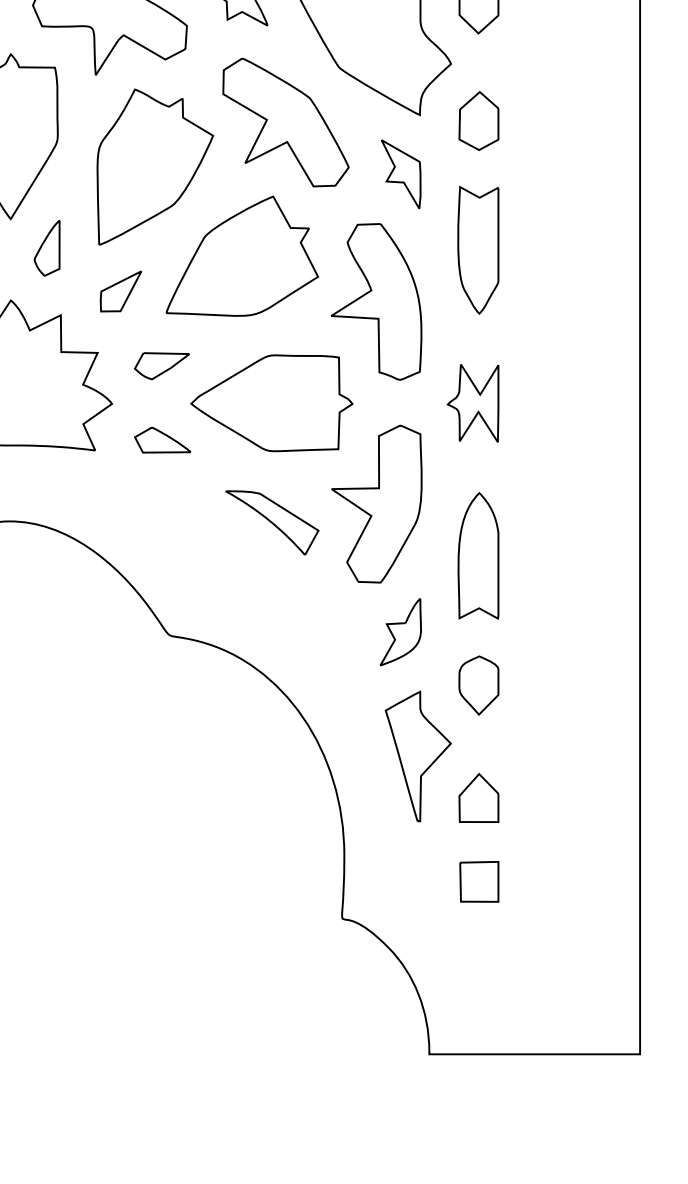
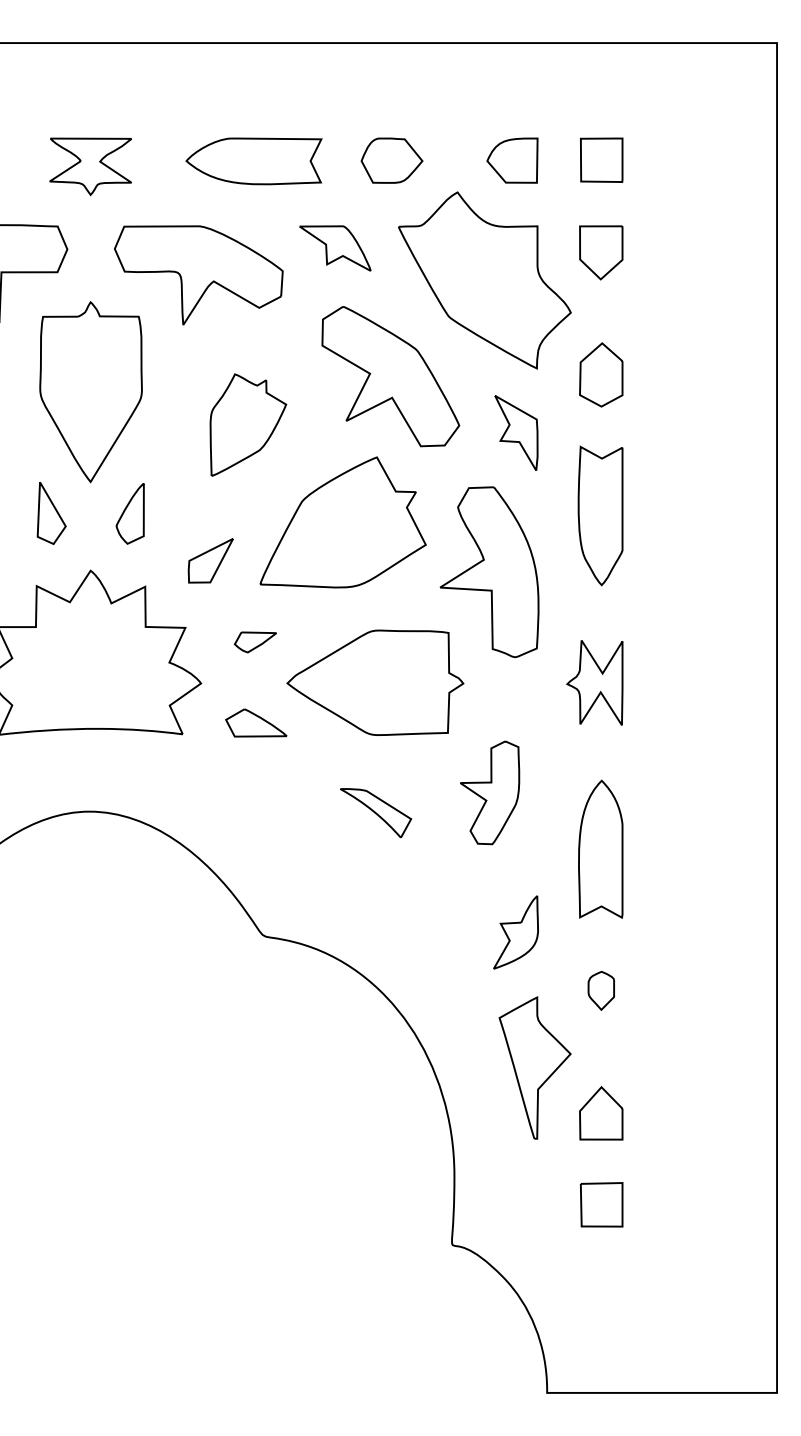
part: (155, 166) -> (248, 424), size x0.6
part: (161, 366) -> (255, 642), size x0.7
part: (376, 503) -> (489, 792), size x0.6
part: (271, 522) -> (375, 812), size x0.7
part: (479, 685) -> (601, 990), size x0.6

